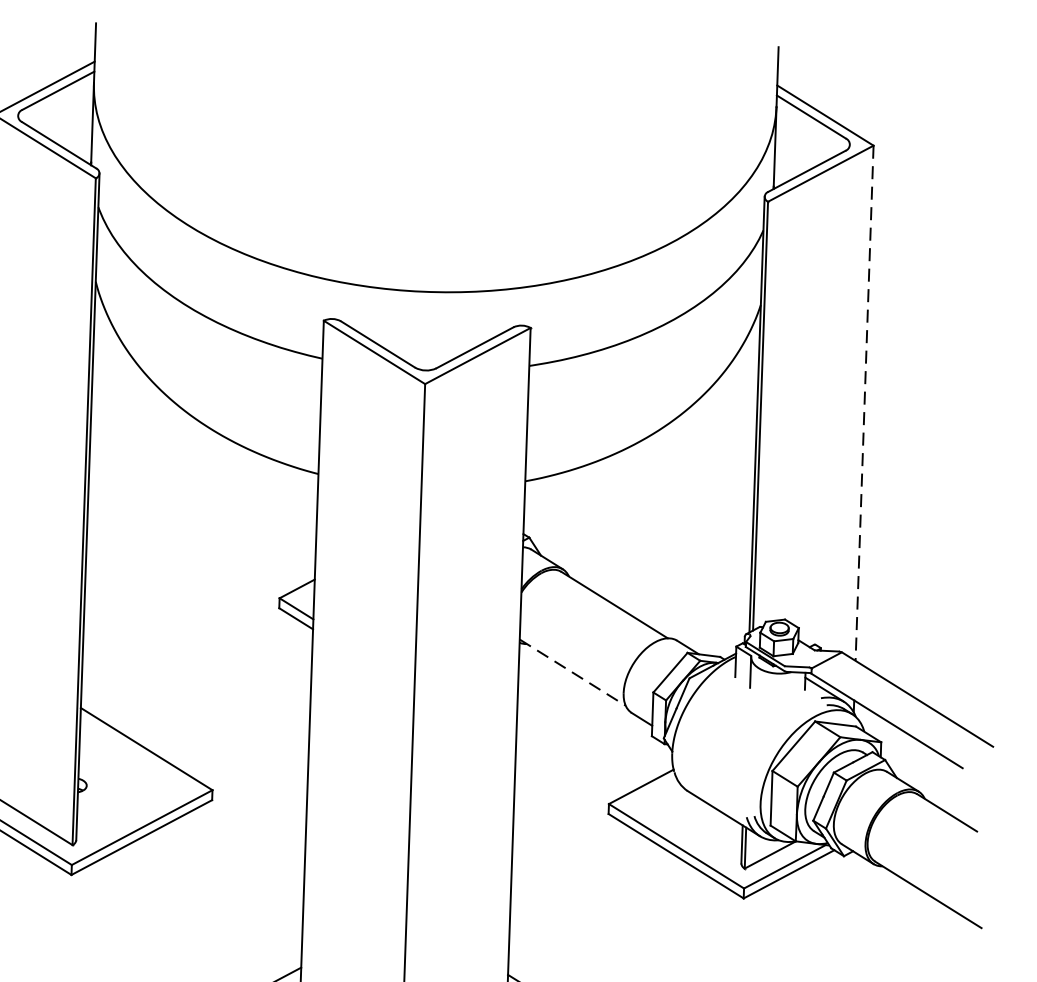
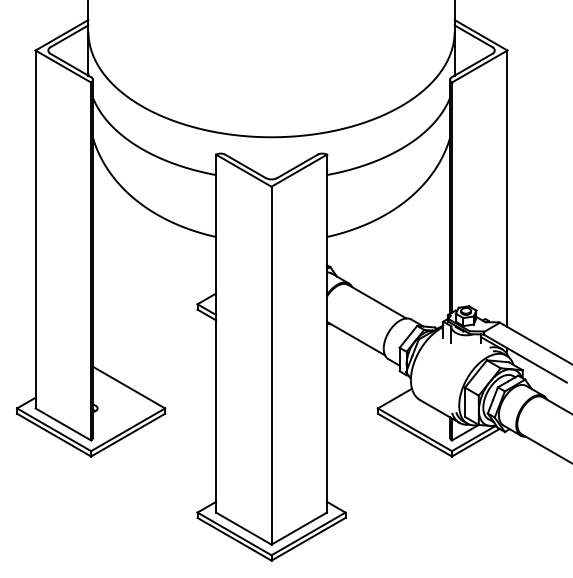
line: (864, 404) -> (507, 189), dashed -> solid
line: (573, 672) -> (356, 338), dashed -> solid

